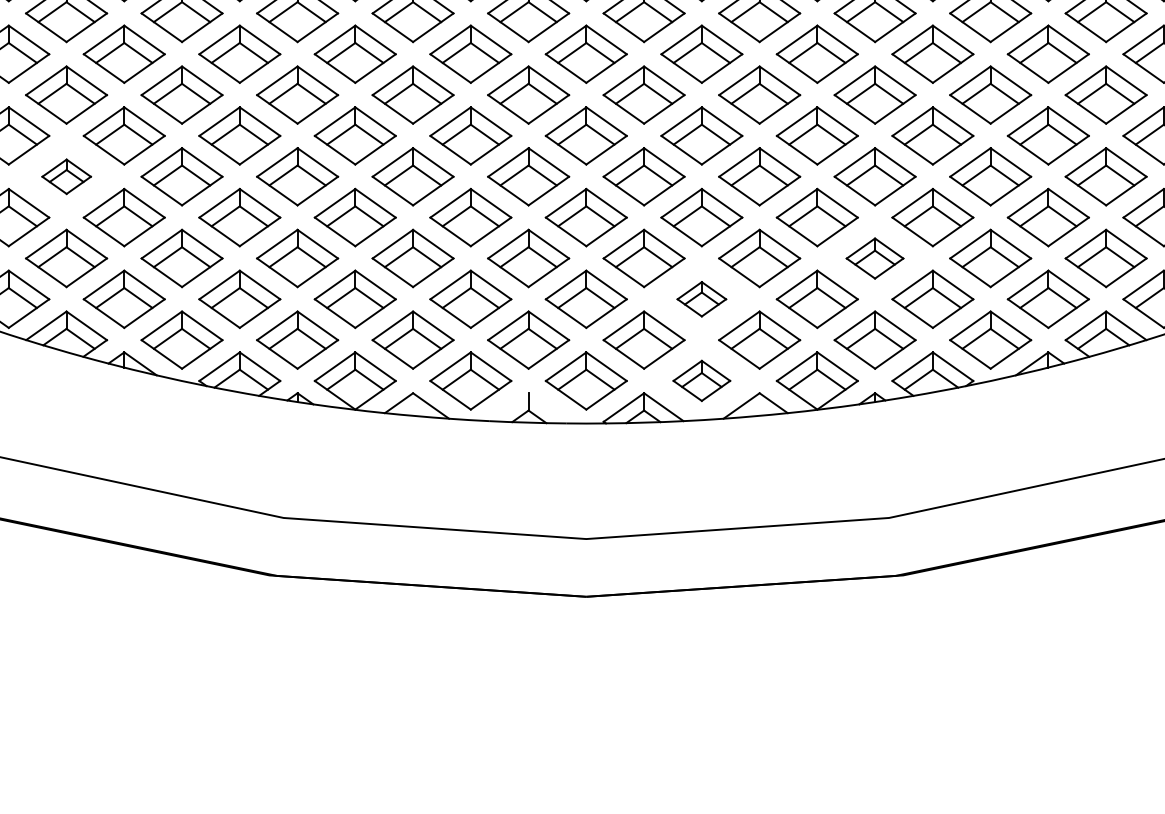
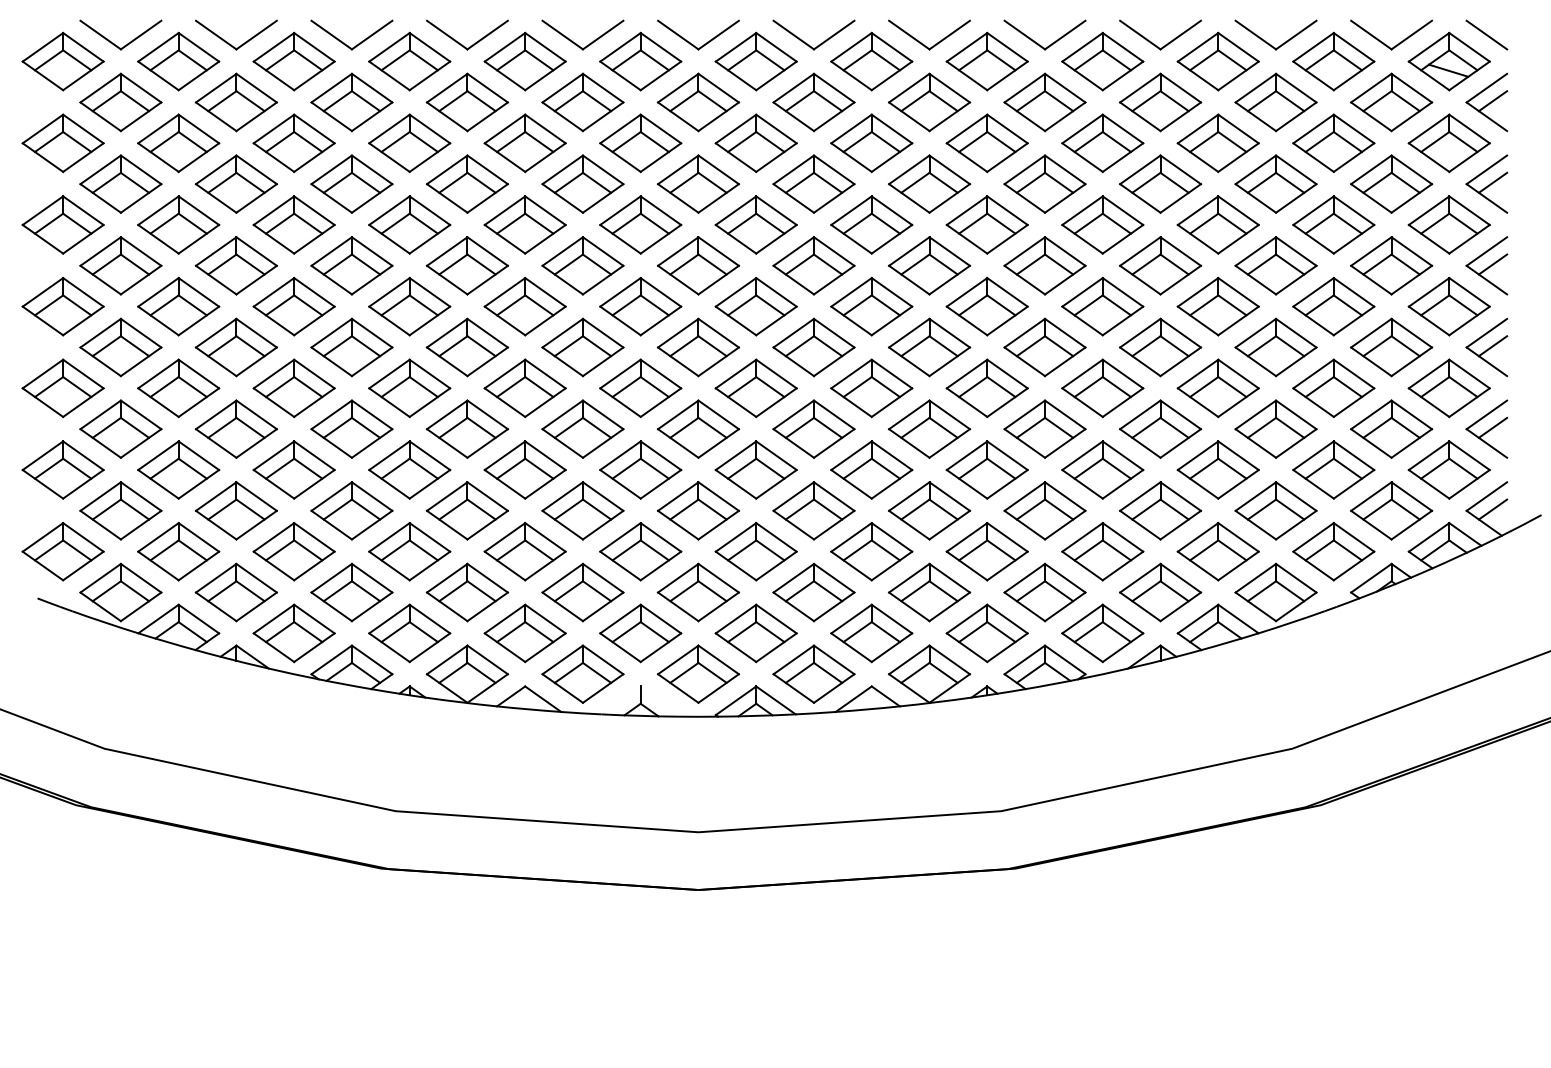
part: (66, 176) -> (178, 469), size x1.67
part: (874, 258) -> (986, 551), size x1.43
part: (701, 299) -> (813, 592), size x1.67
part: (701, 380) -> (813, 673), size x1.43

